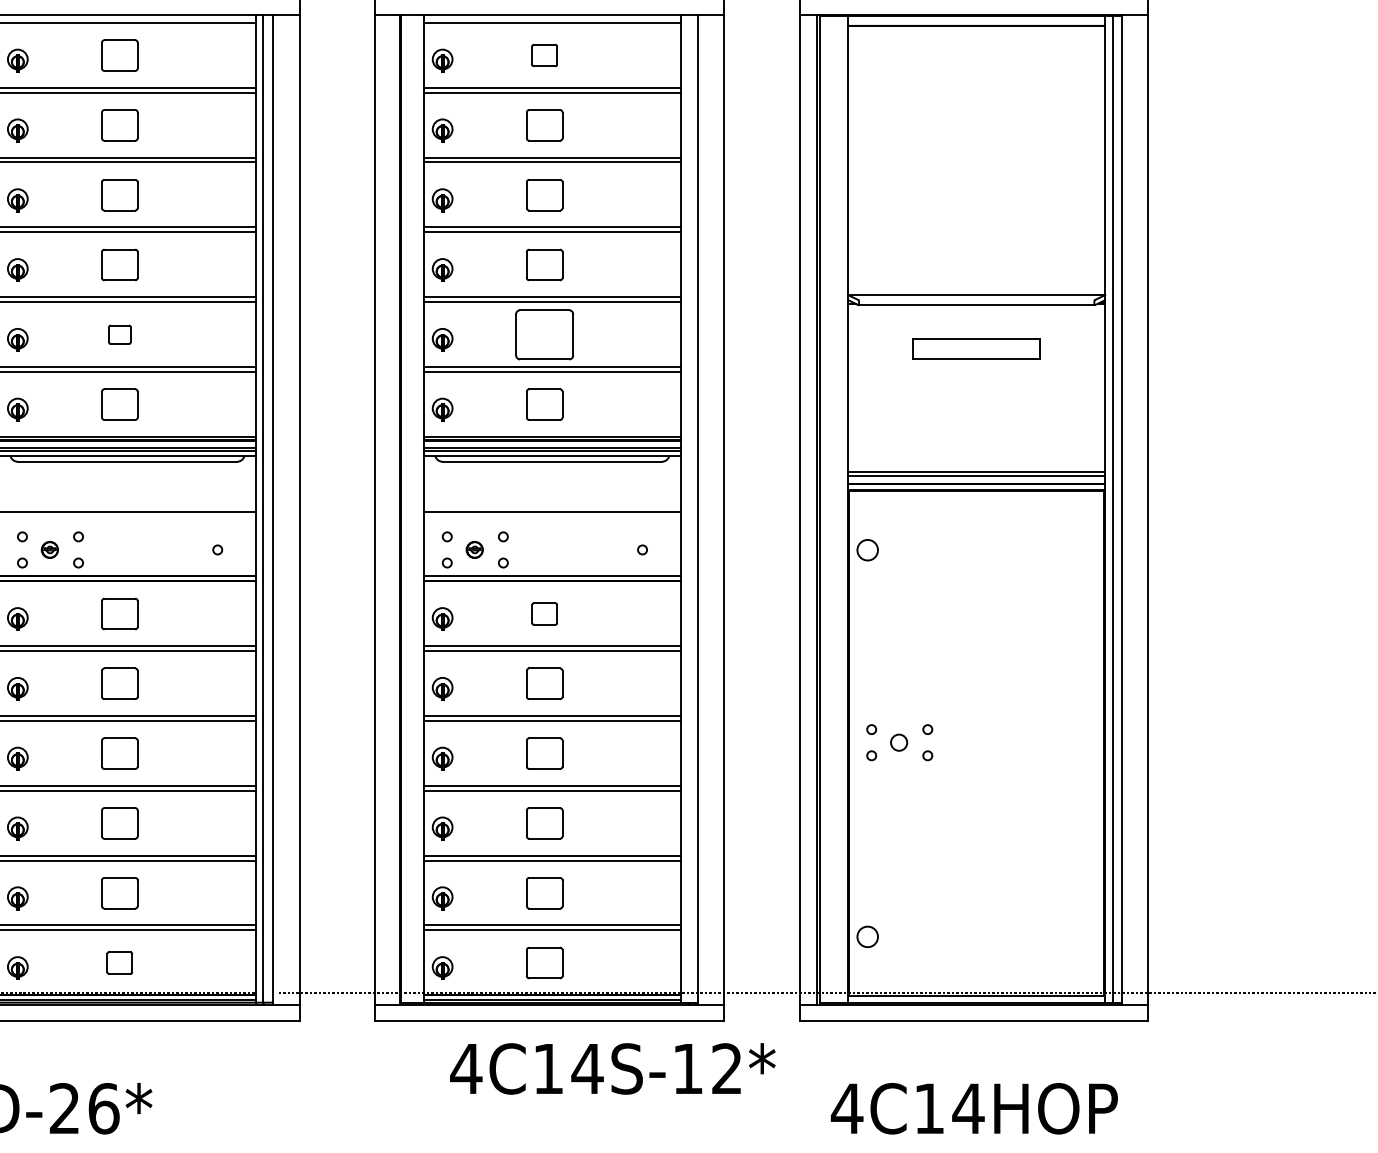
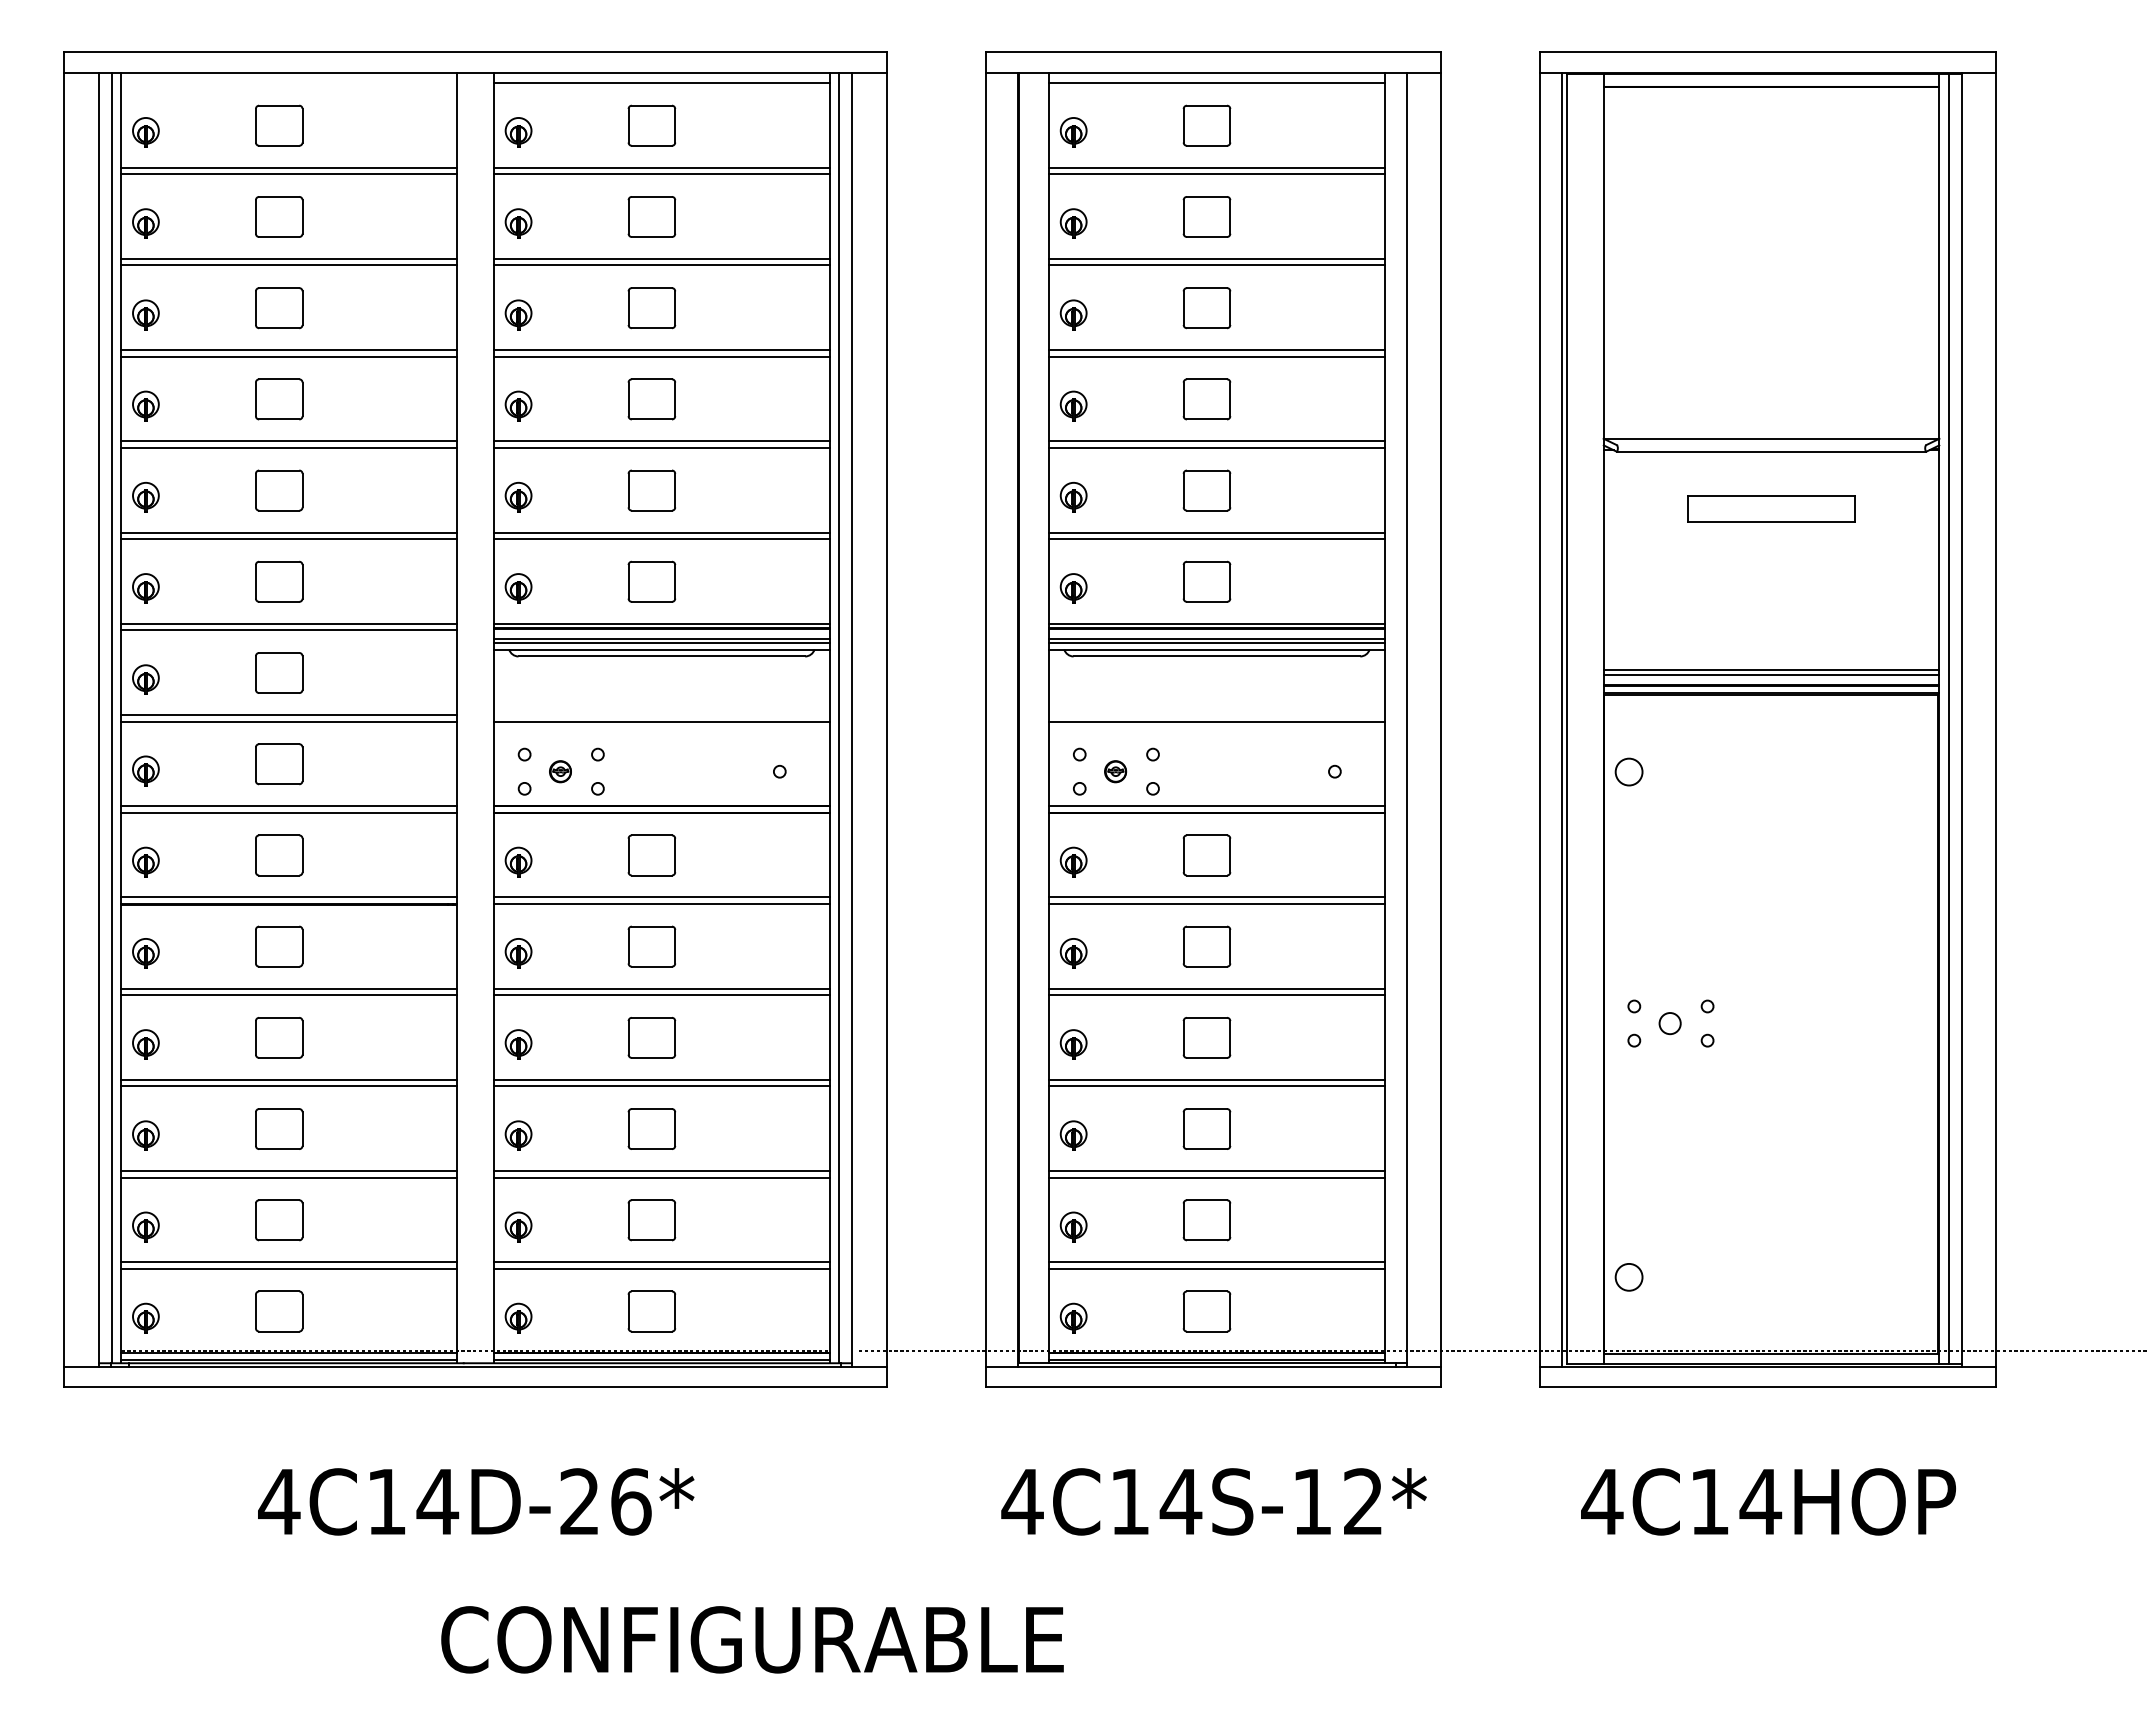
part: (544, 55) -> (1206, 125), size x1.43
part: (119, 334) -> (651, 490), size x1.67
part: (544, 334) -> (1206, 490), size x0.62
part: (544, 614) -> (1206, 855), size x1.43
part: (119, 963) -> (651, 1311), size x1.43
text: (612, 1068) -> (1213, 1501), moved

